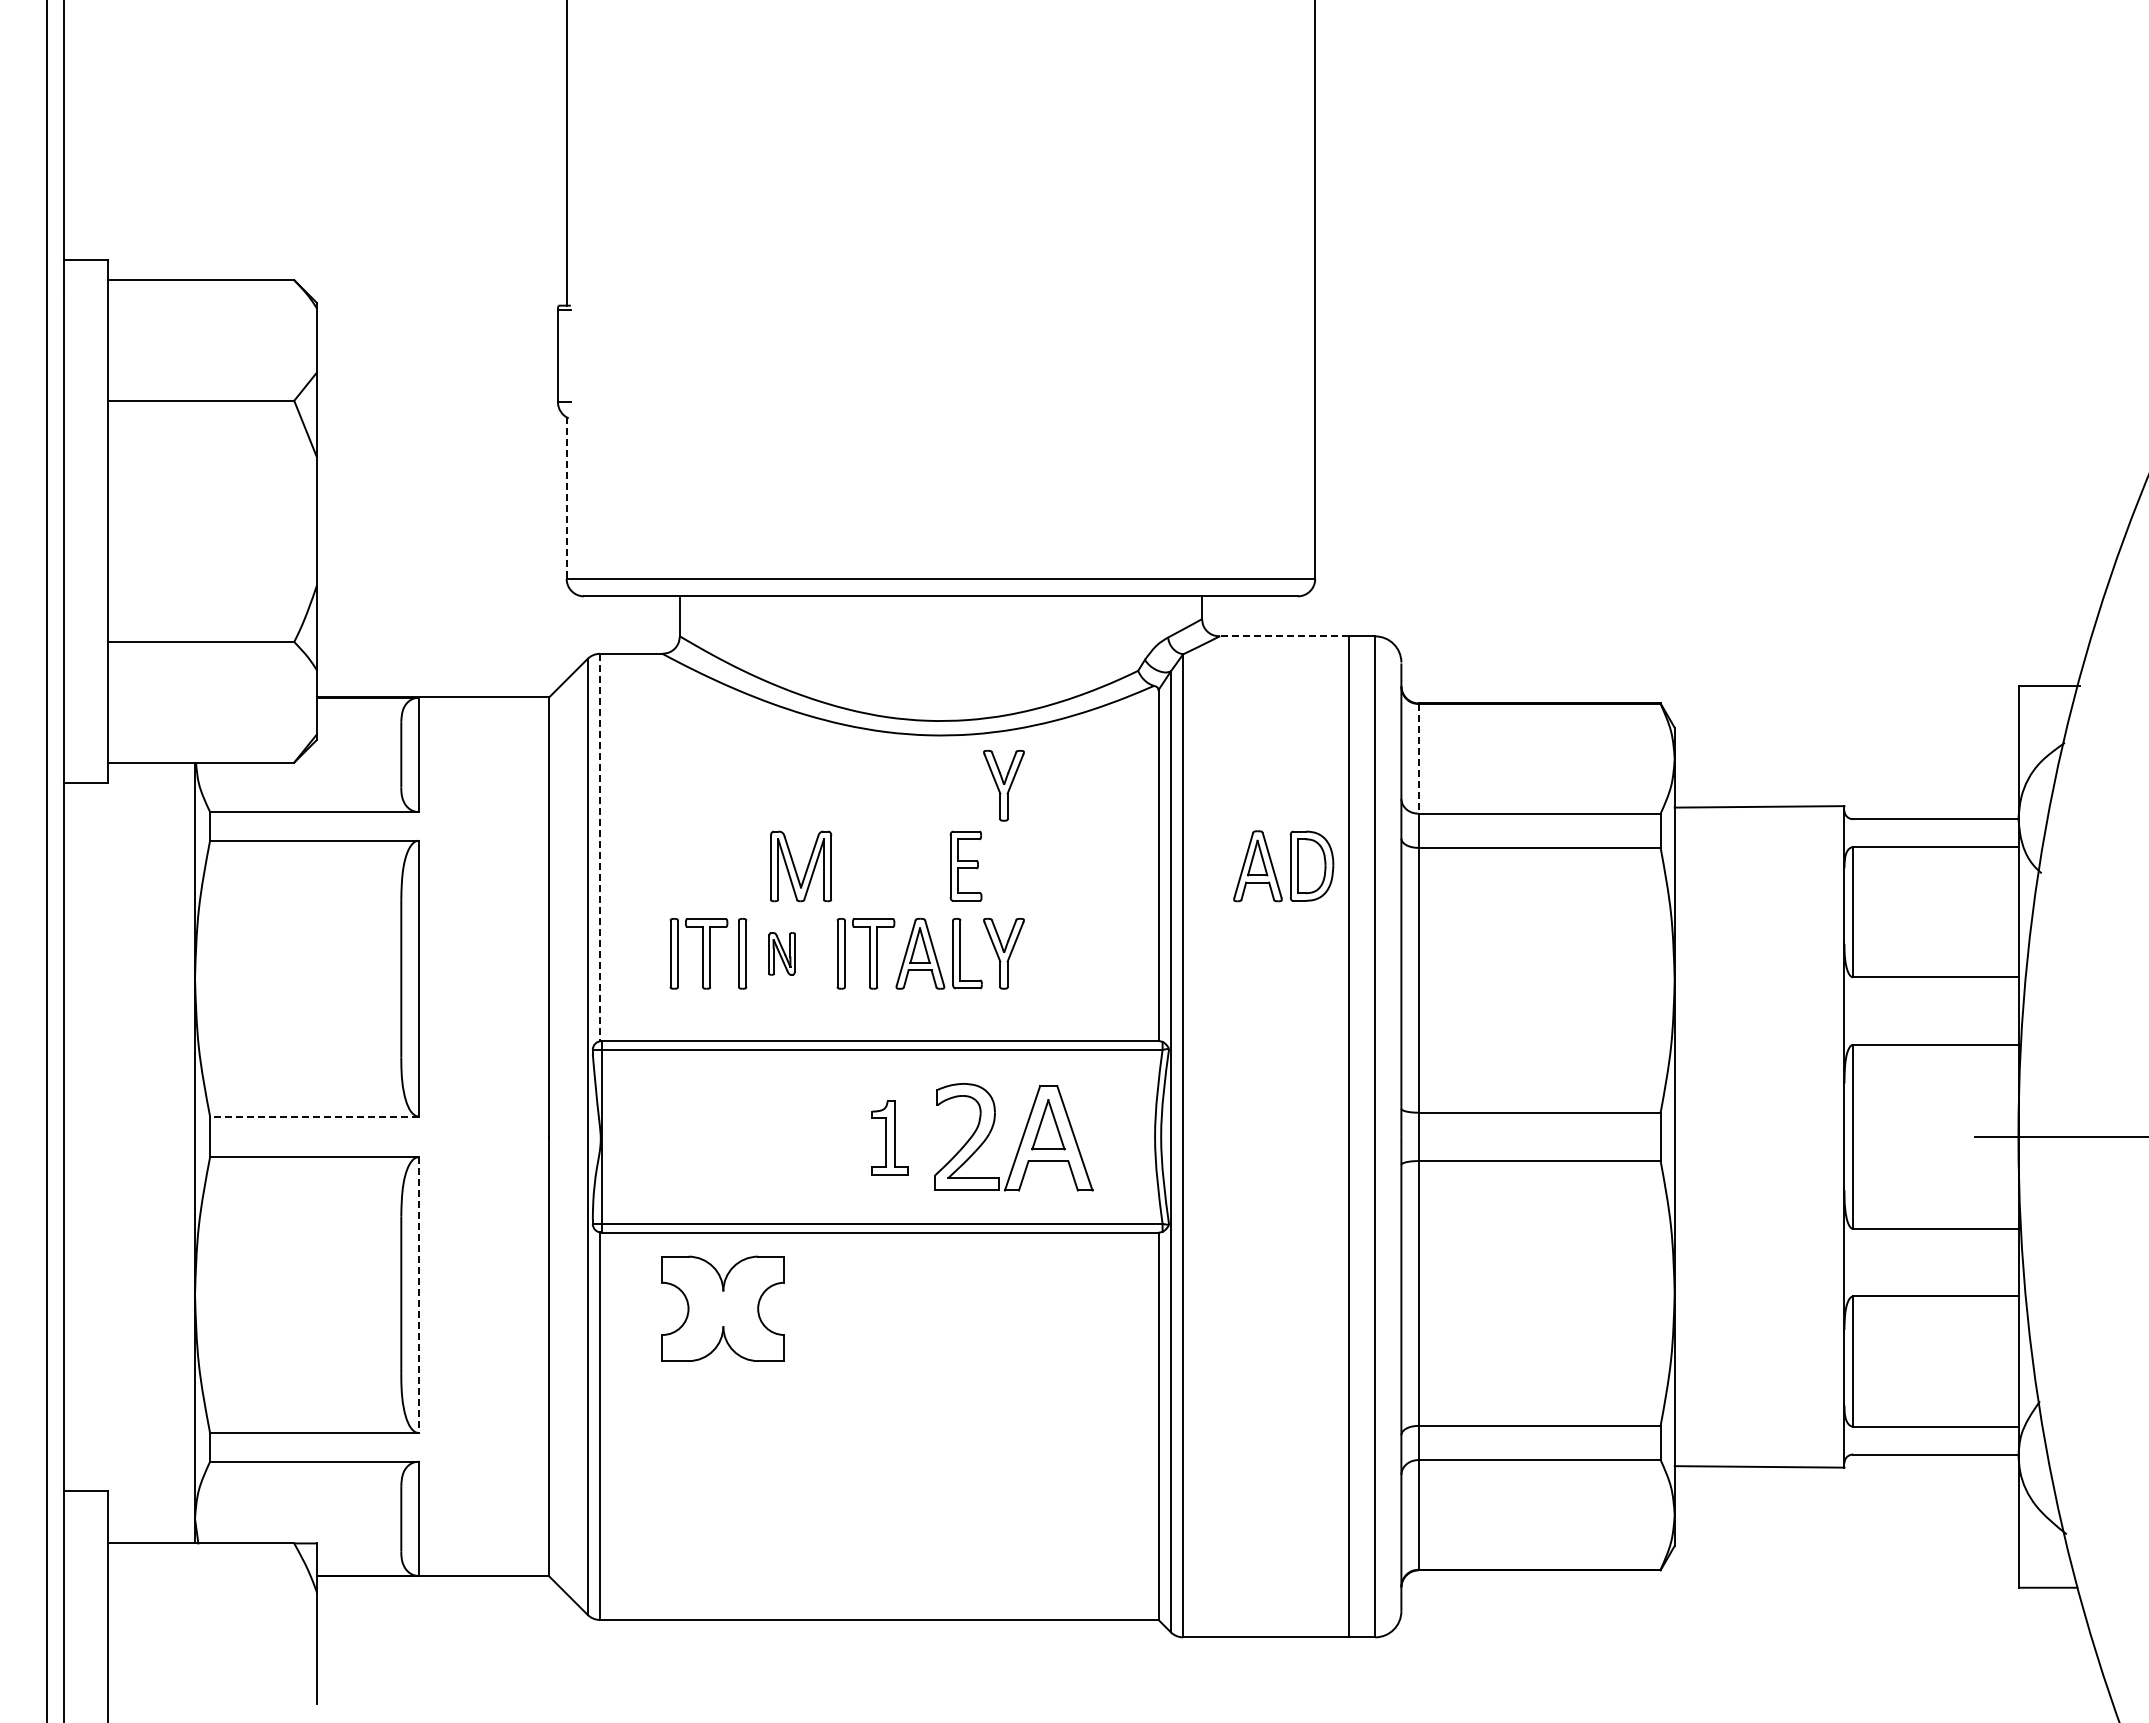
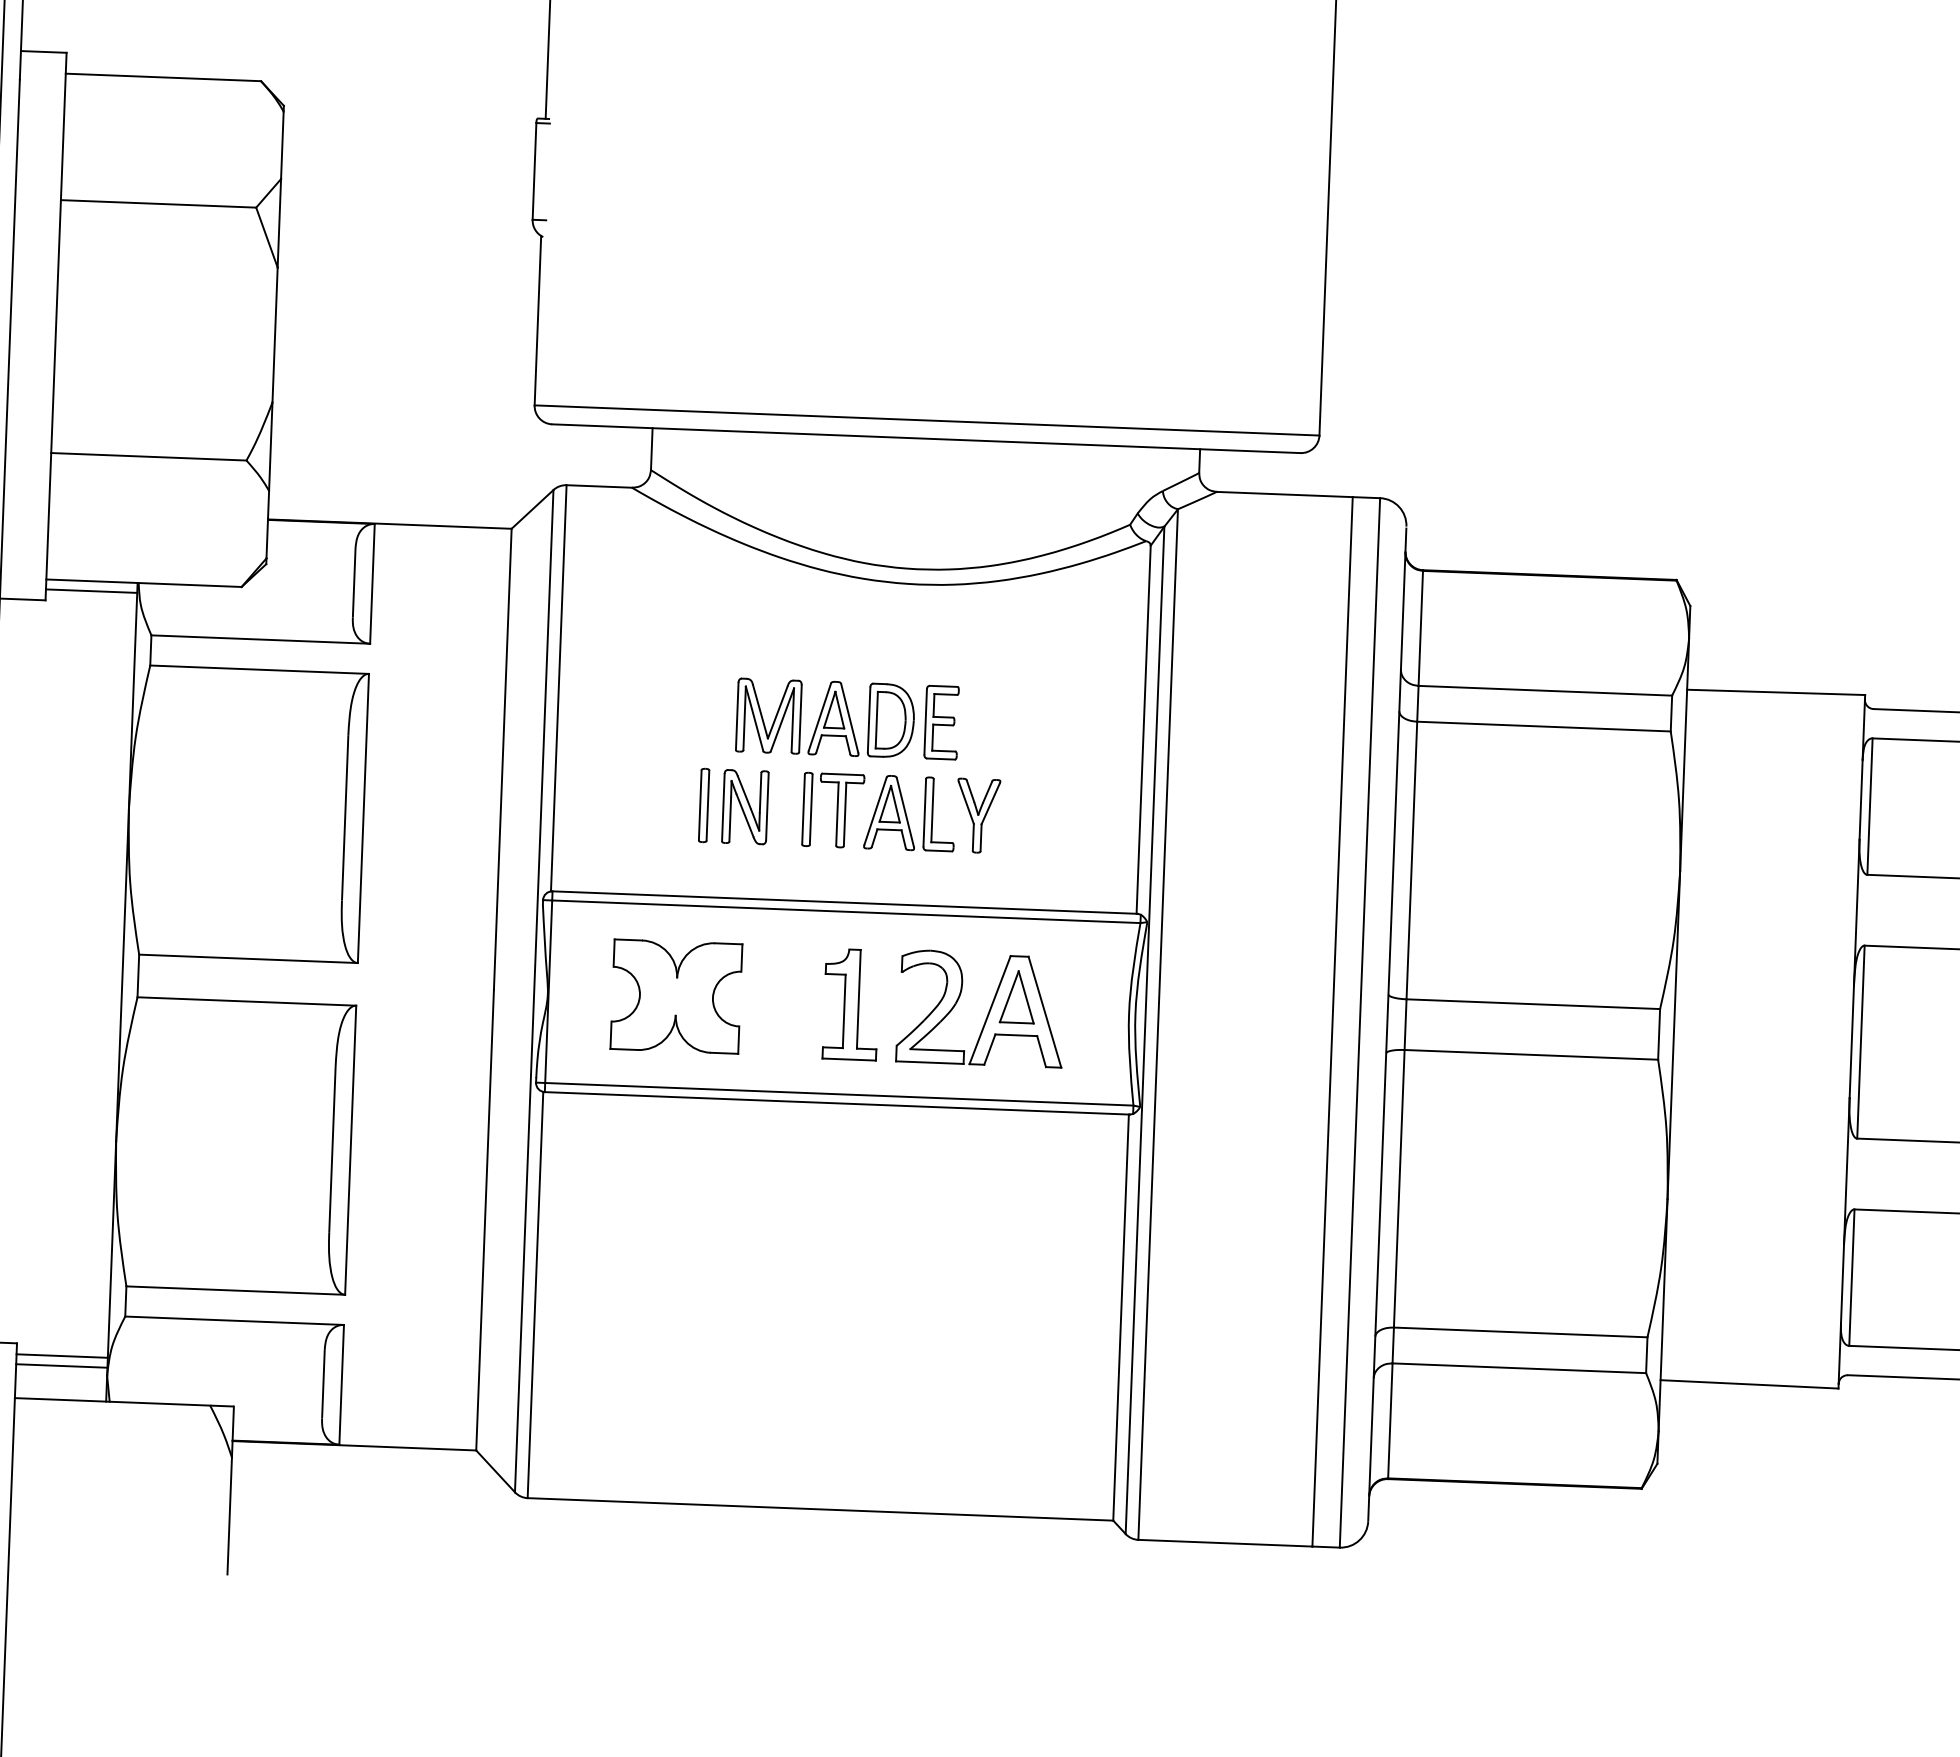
line: (566, 498) -> (537, 321), dashed -> solid
line: (1284, 636) -> (1284, 494), dashed -> solid
line: (1418, 758) -> (1420, 627), dashed -> solid
line: (151, 772) -> (91, 591), added
part: (1003, 785) -> (984, 639), removed
line: (600, 847) -> (559, 688), dashed -> solid
part: (1290, 866) -> (868, 720), moved
part: (698, 953) -> (657, 803), removed
part: (781, 953) -> (744, 806), size x1.67
line: (313, 1116) -> (247, 958), dashed -> solid
part: (890, 1137) -> (851, 1004), size x1.43
line: (418, 1295) -> (350, 1150), dashed -> solid
part: (722, 1308) -> (675, 996), moved
line: (151, 1501) -> (62, 1355), added
line: (151, 1511) -> (61, 1366), added

